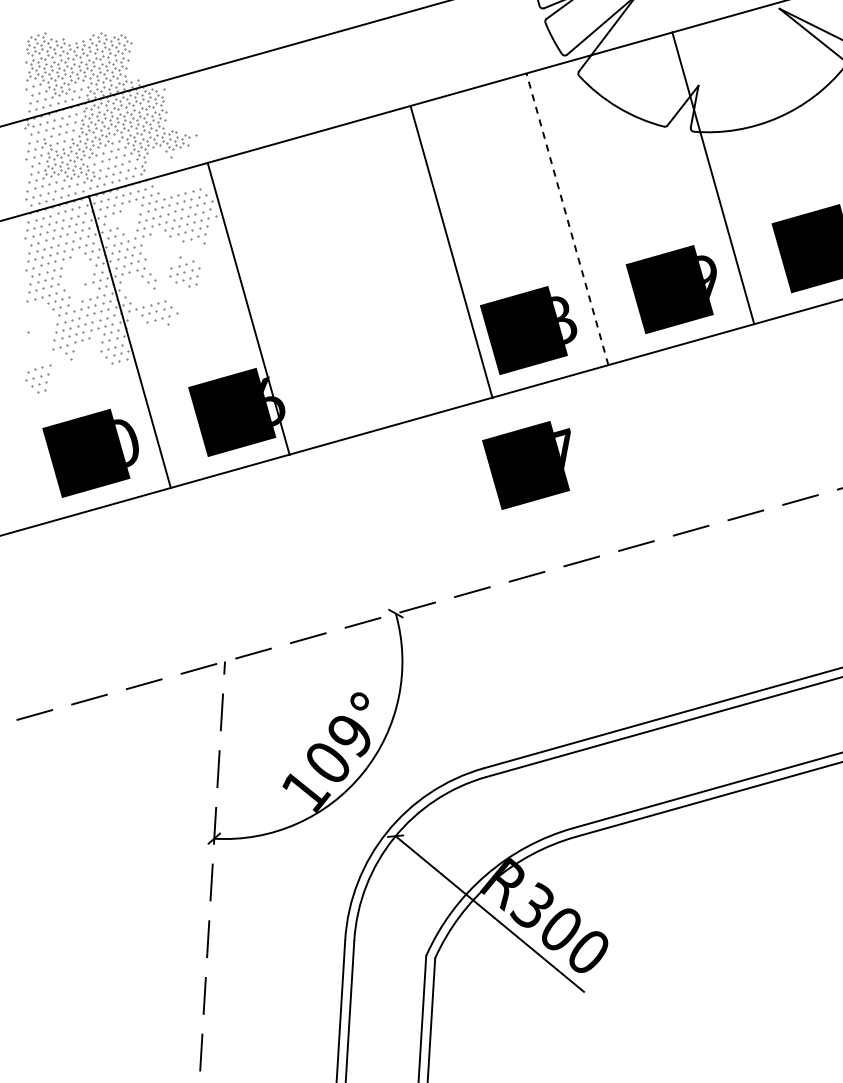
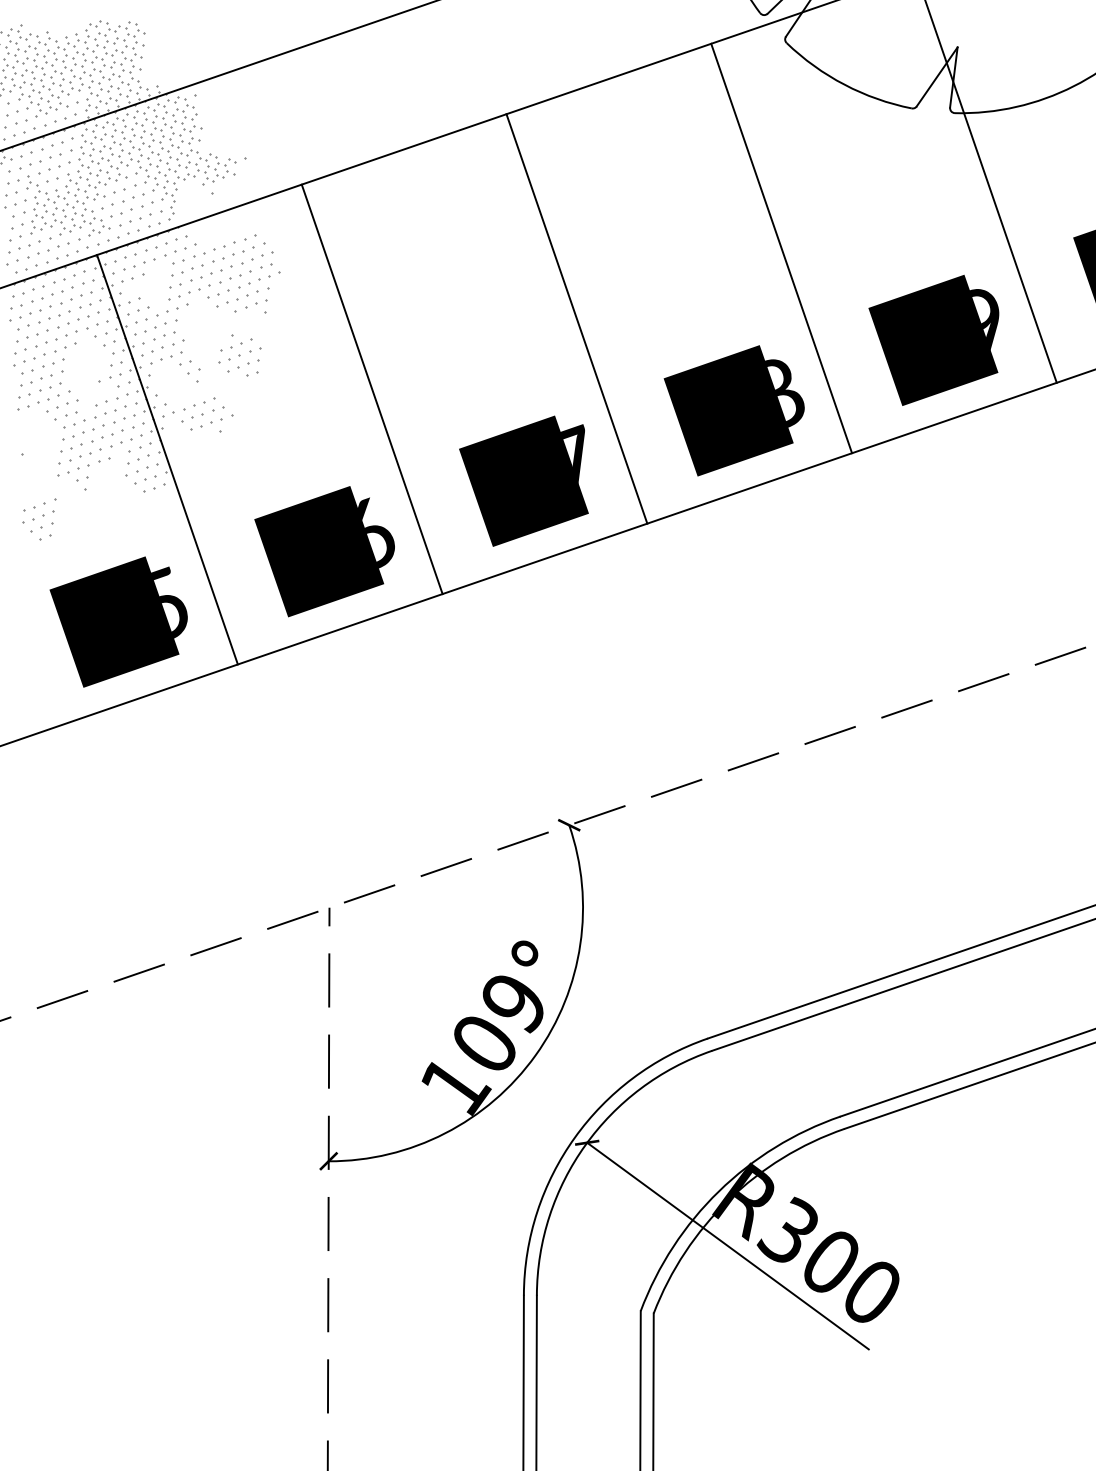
line: (567, 218) -> (781, 247), dashed -> solid
line: (451, 252) -> (576, 319), moved
line: (248, 309) -> (371, 389), moved
text: (126, 441) -> (170, 601), 20 -> 15
text: (526, 465) -> (524, 481), moved

